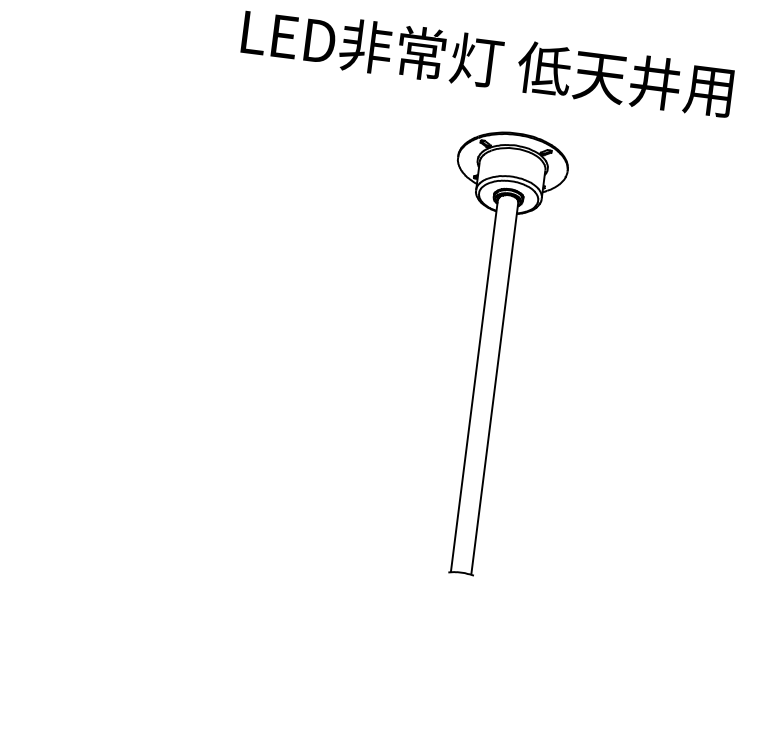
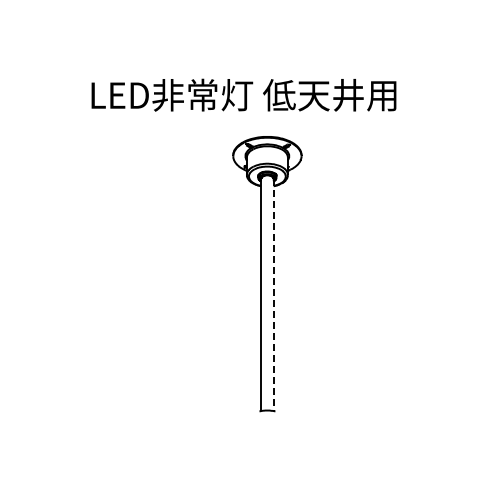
line: (494, 389) -> (273, 295), solid -> dashed

